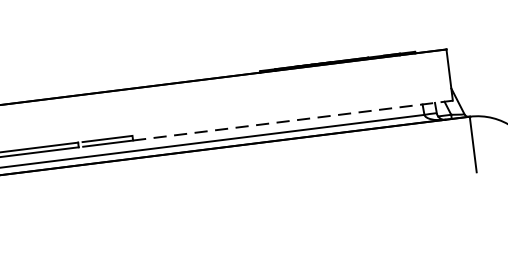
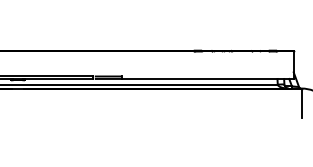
line: (292, 119) -> (207, 78), dashed -> solid

